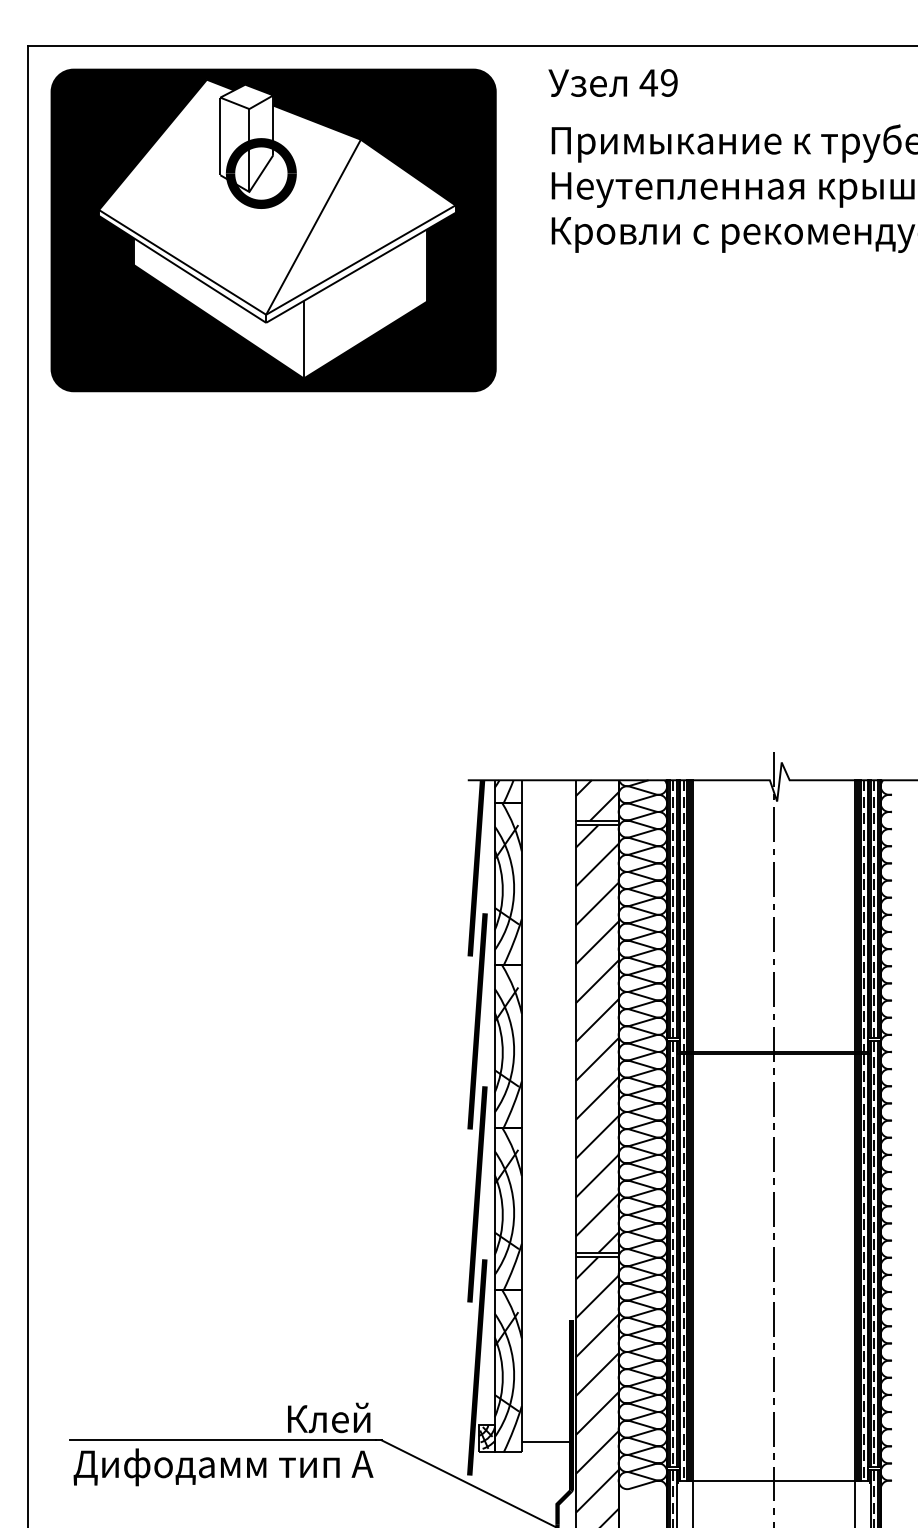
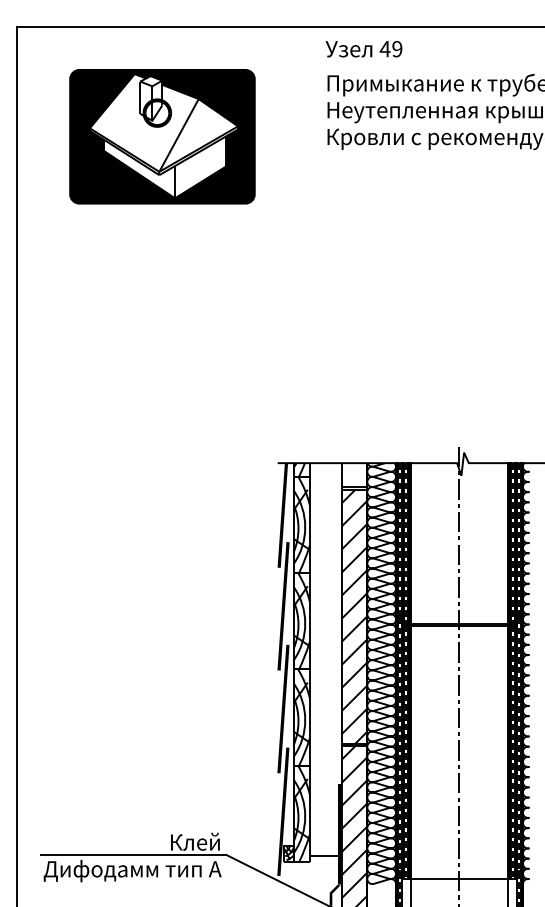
part: (273, 230) -> (162, 136), size x0.7
hatch: (597, 801) -> (354, 475), removed

